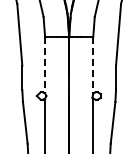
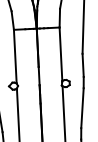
line: (45, 65) -> (15, 57), dashed -> solid
line: (93, 65) -> (61, 54), dashed -> solid

